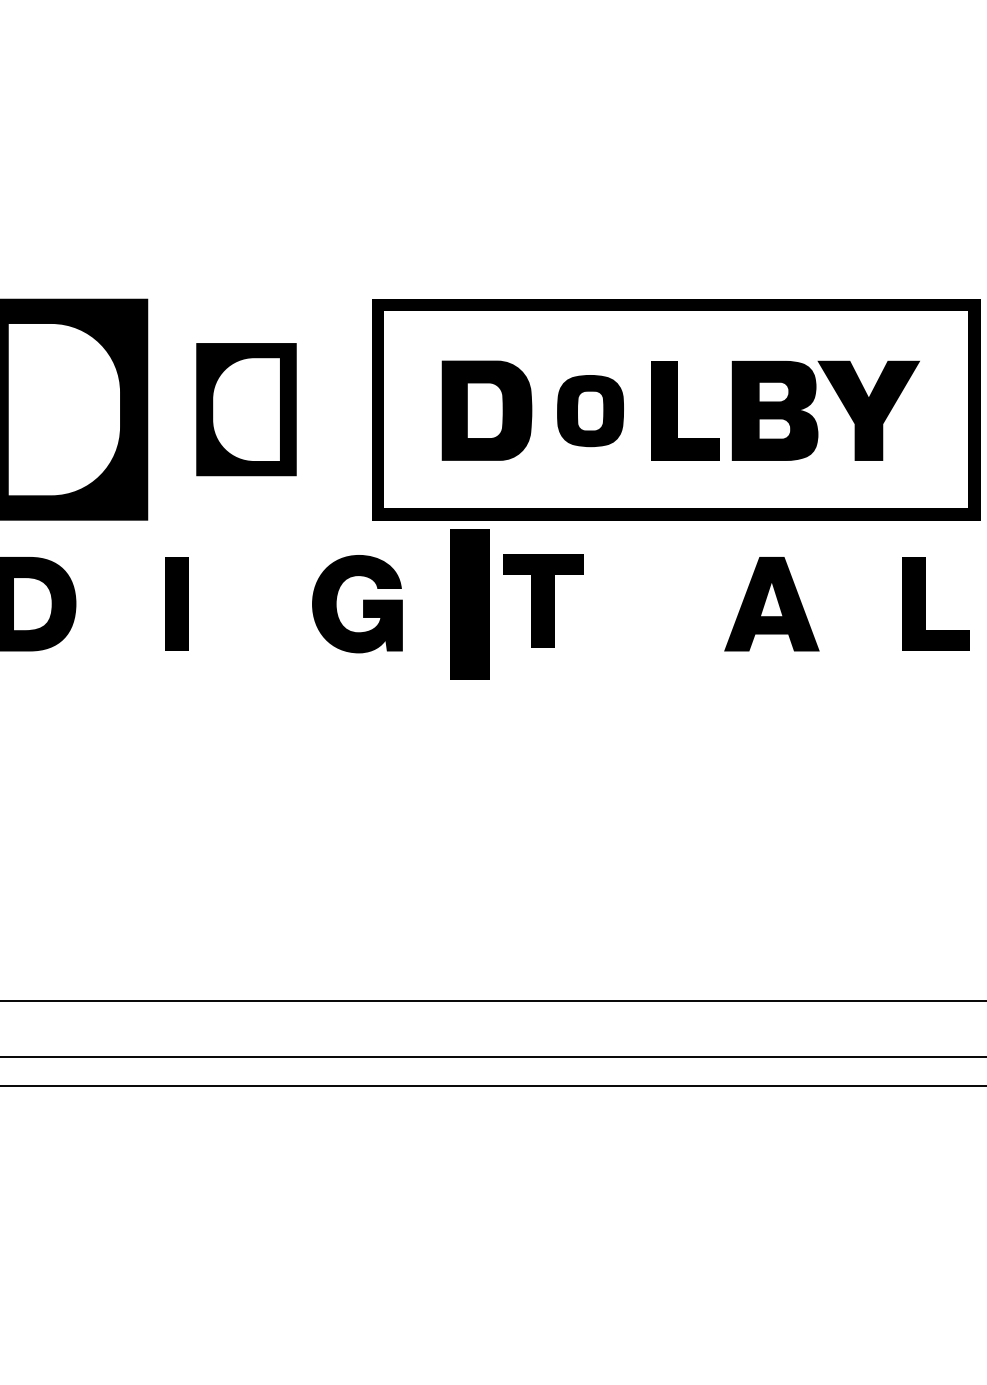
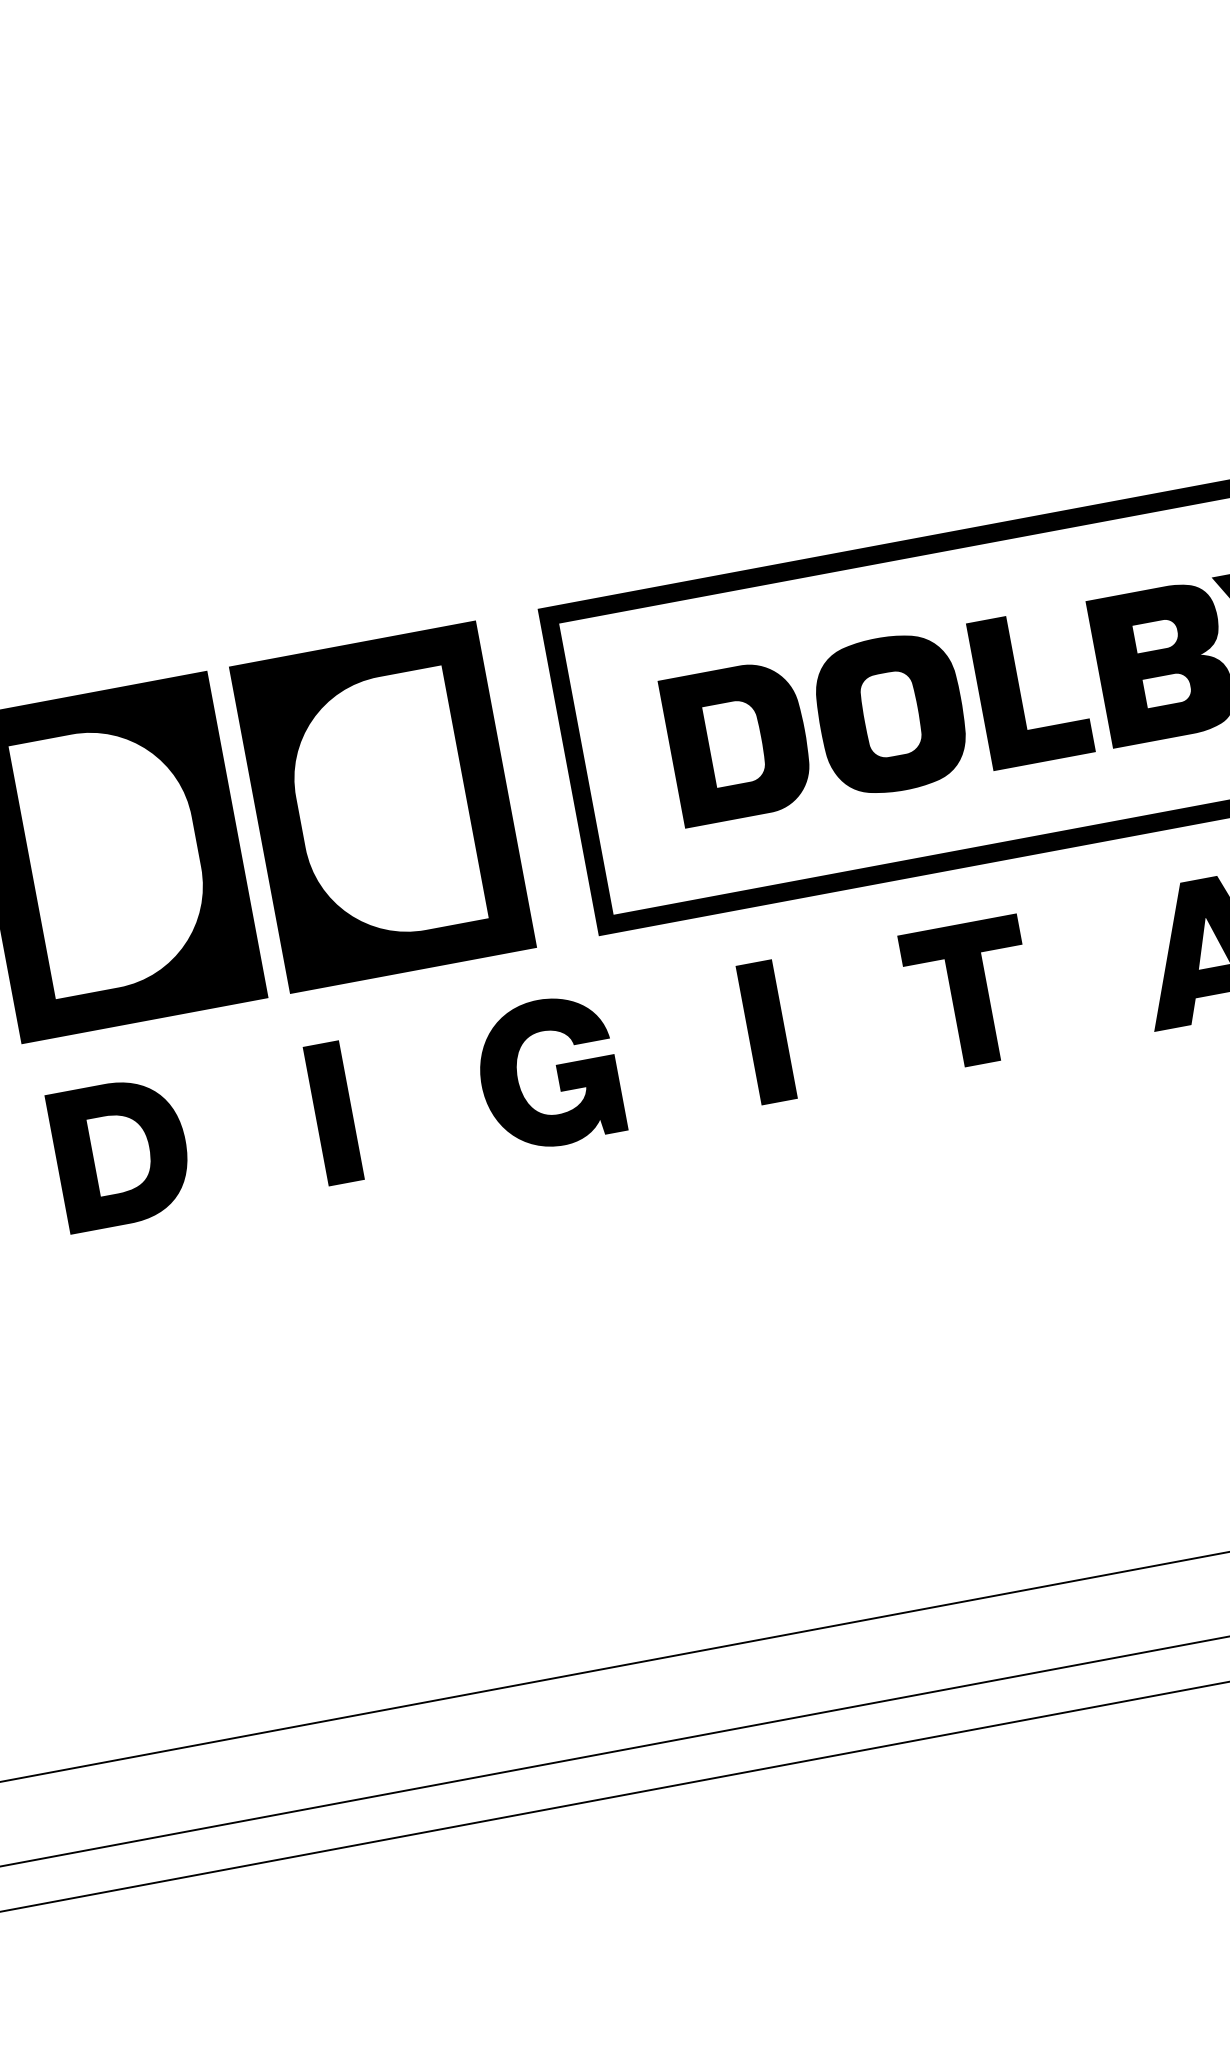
part: (246, 409) -> (382, 806), size x1.67
part: (590, 410) -> (890, 713), size x1.43
part: (543, 600) -> (970, 993), moved
part: (470, 603) -> (766, 1031), size x0.62
part: (357, 604) -> (548, 1073), moved

